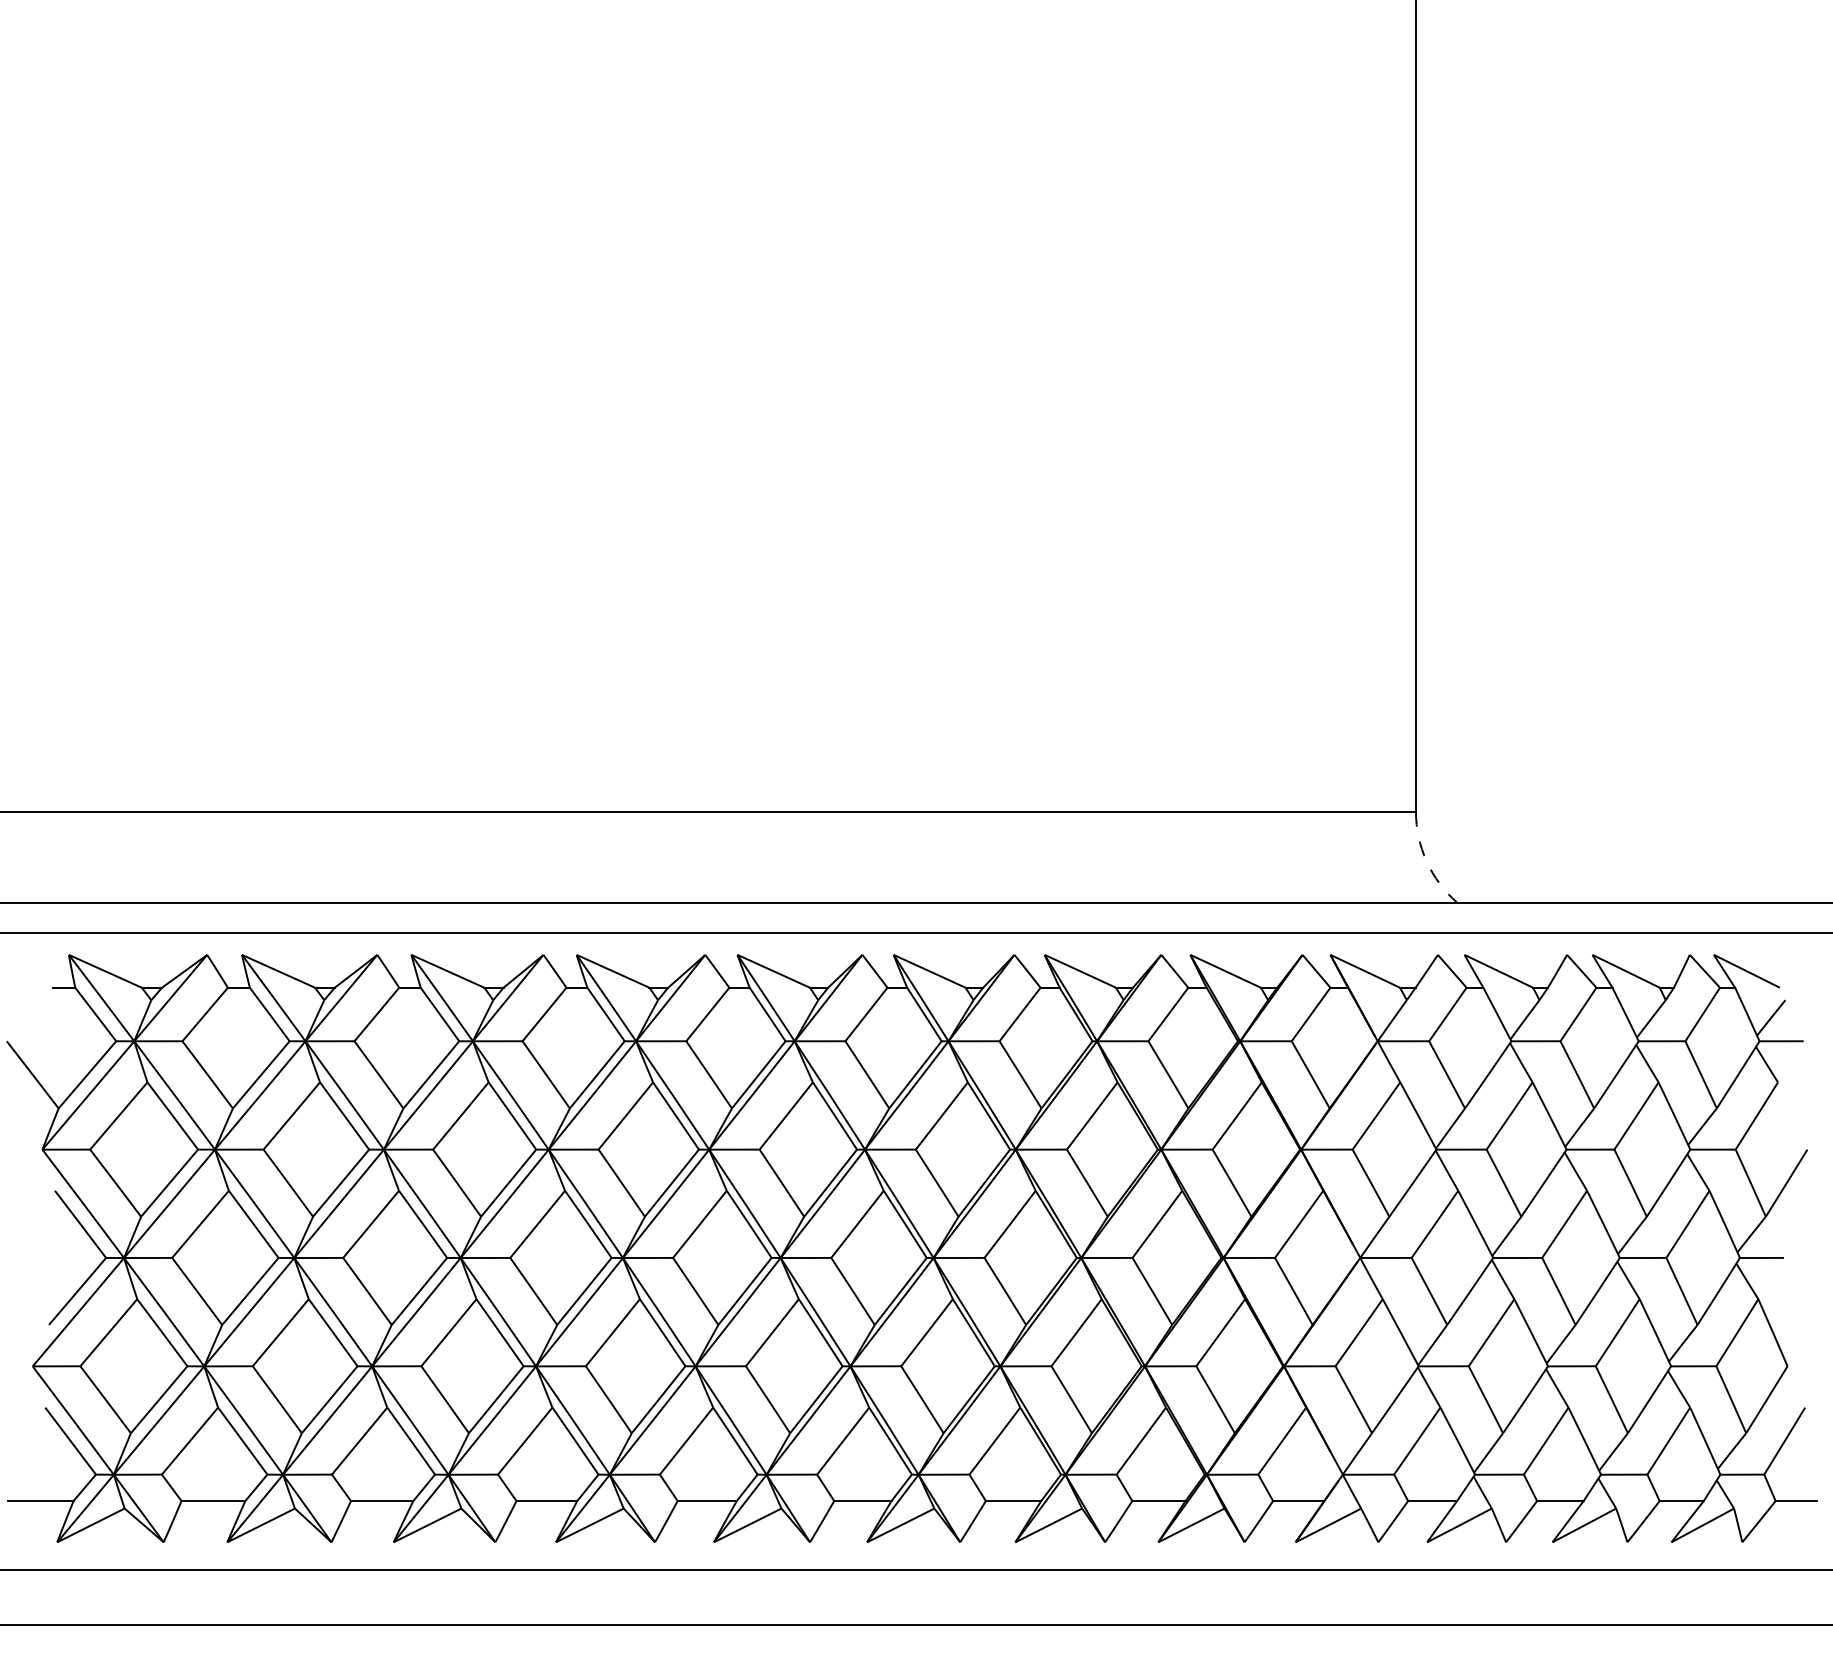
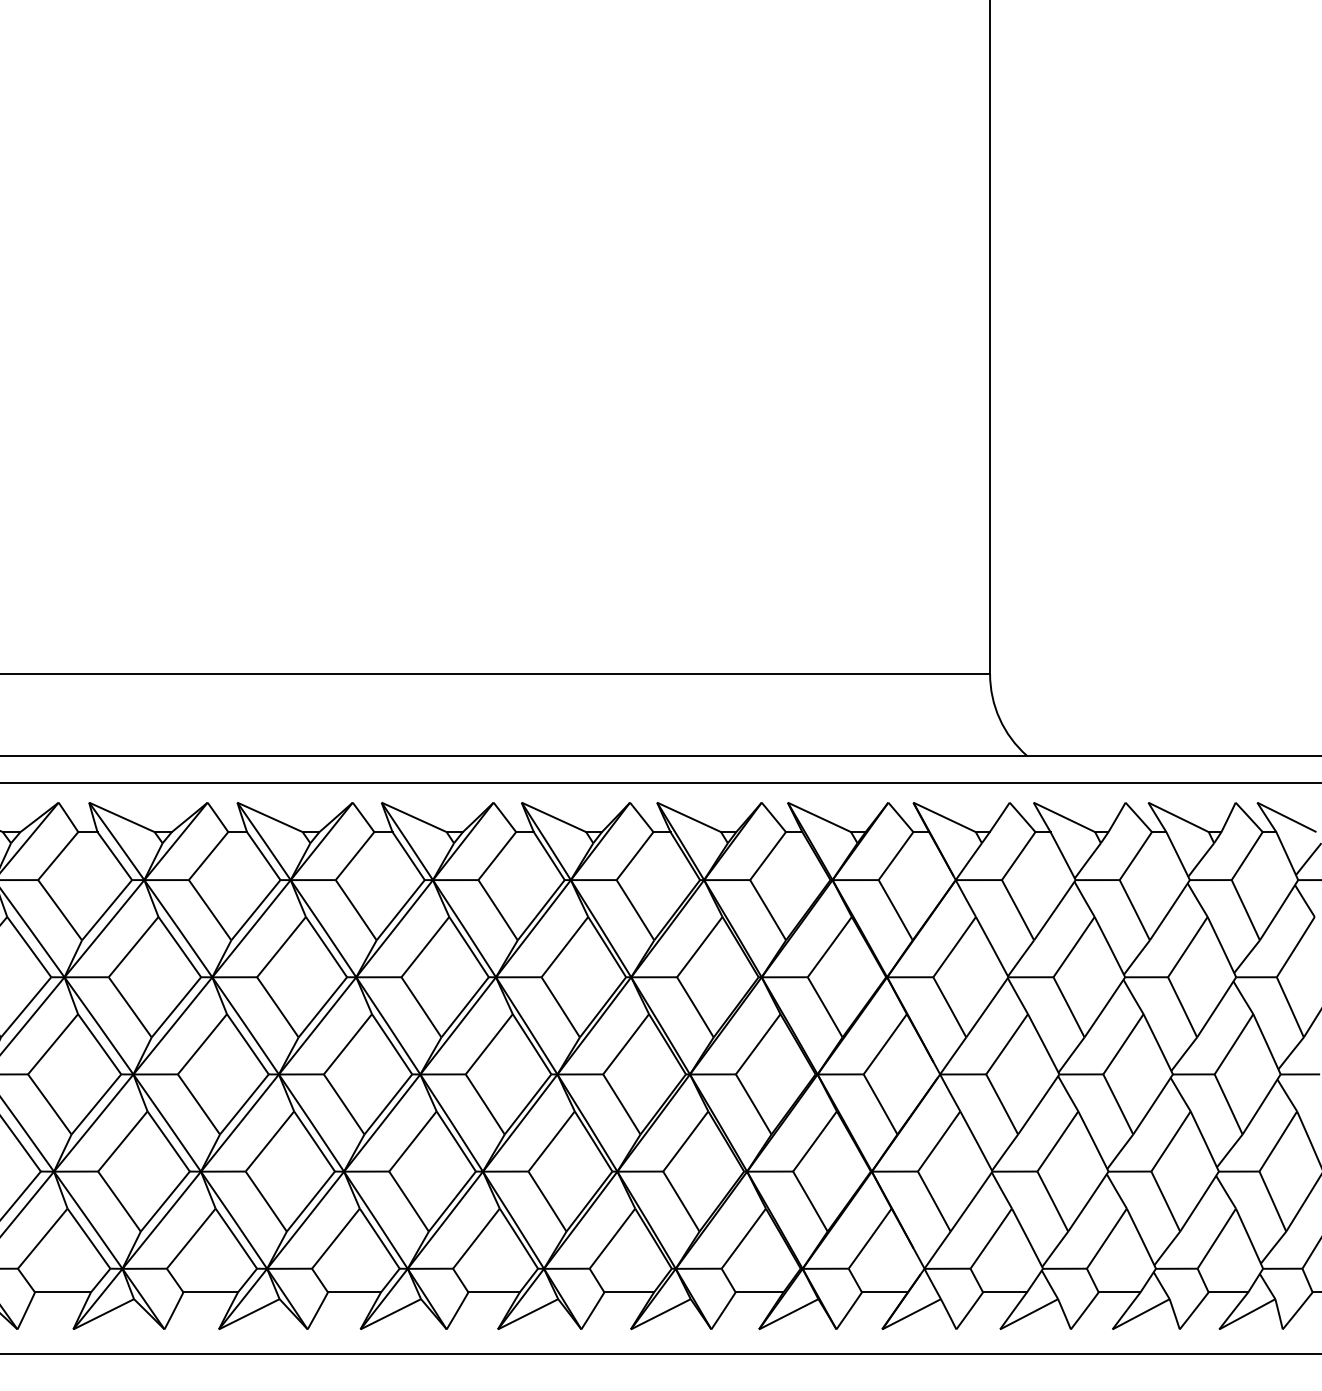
arc: (1426, 861) -> (999, 718), dashed -> solid

